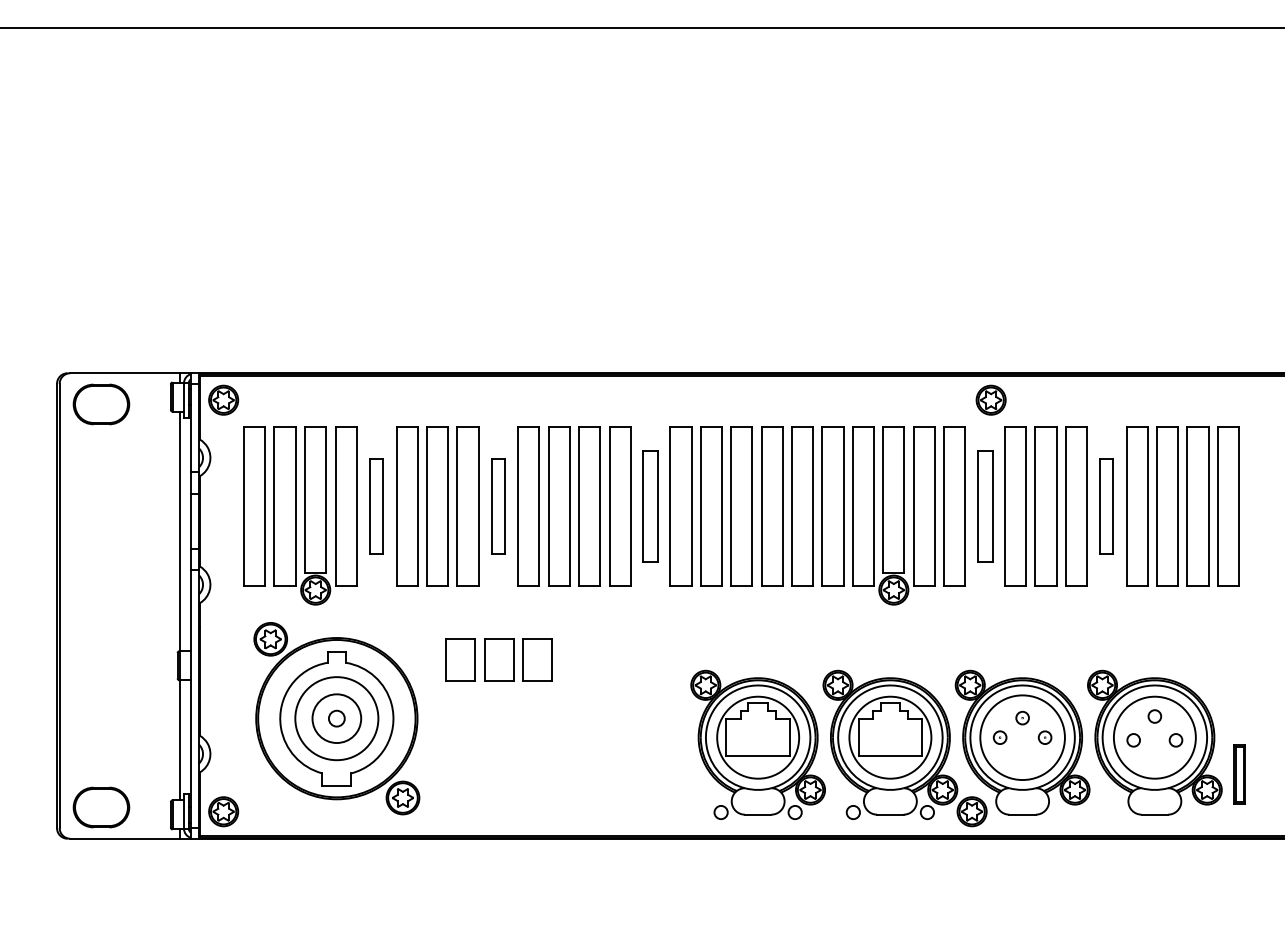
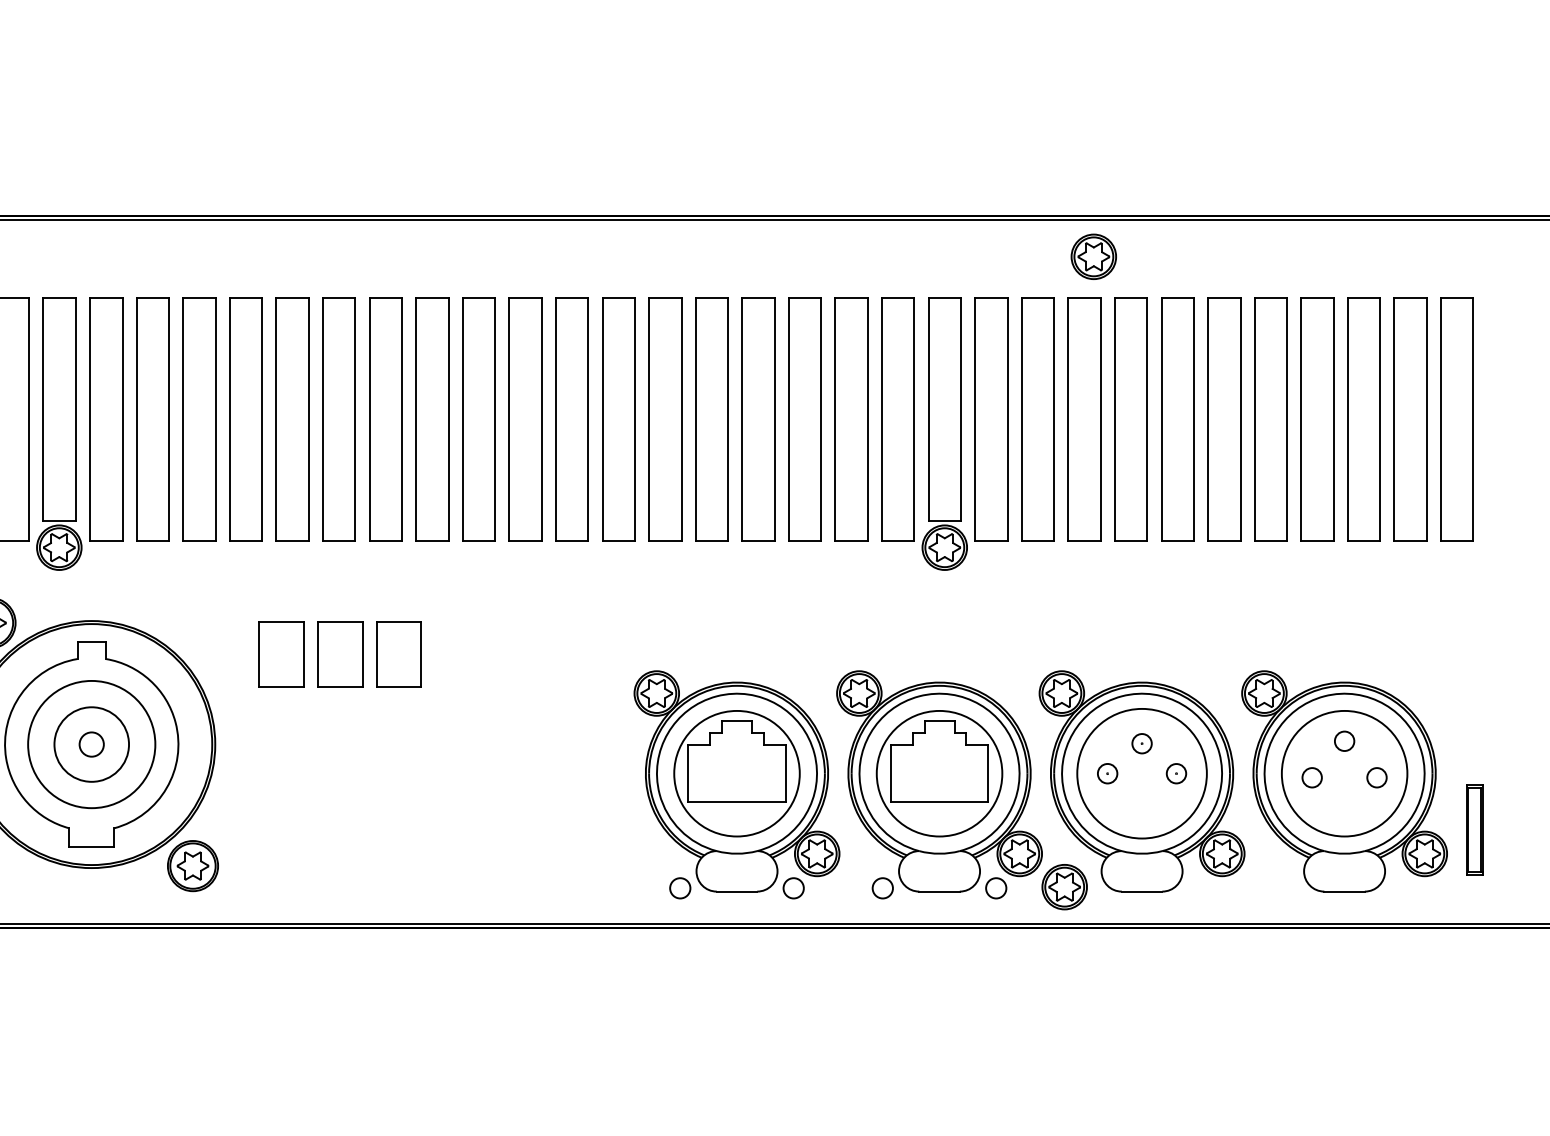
part: (376, 506) -> (152, 419), size x1.67
part: (498, 506) -> (339, 419), size x1.67
part: (650, 506) -> (572, 419), size x1.43
part: (985, 506) -> (1085, 419), size x1.43
part: (1106, 506) -> (1270, 419), size x1.67

